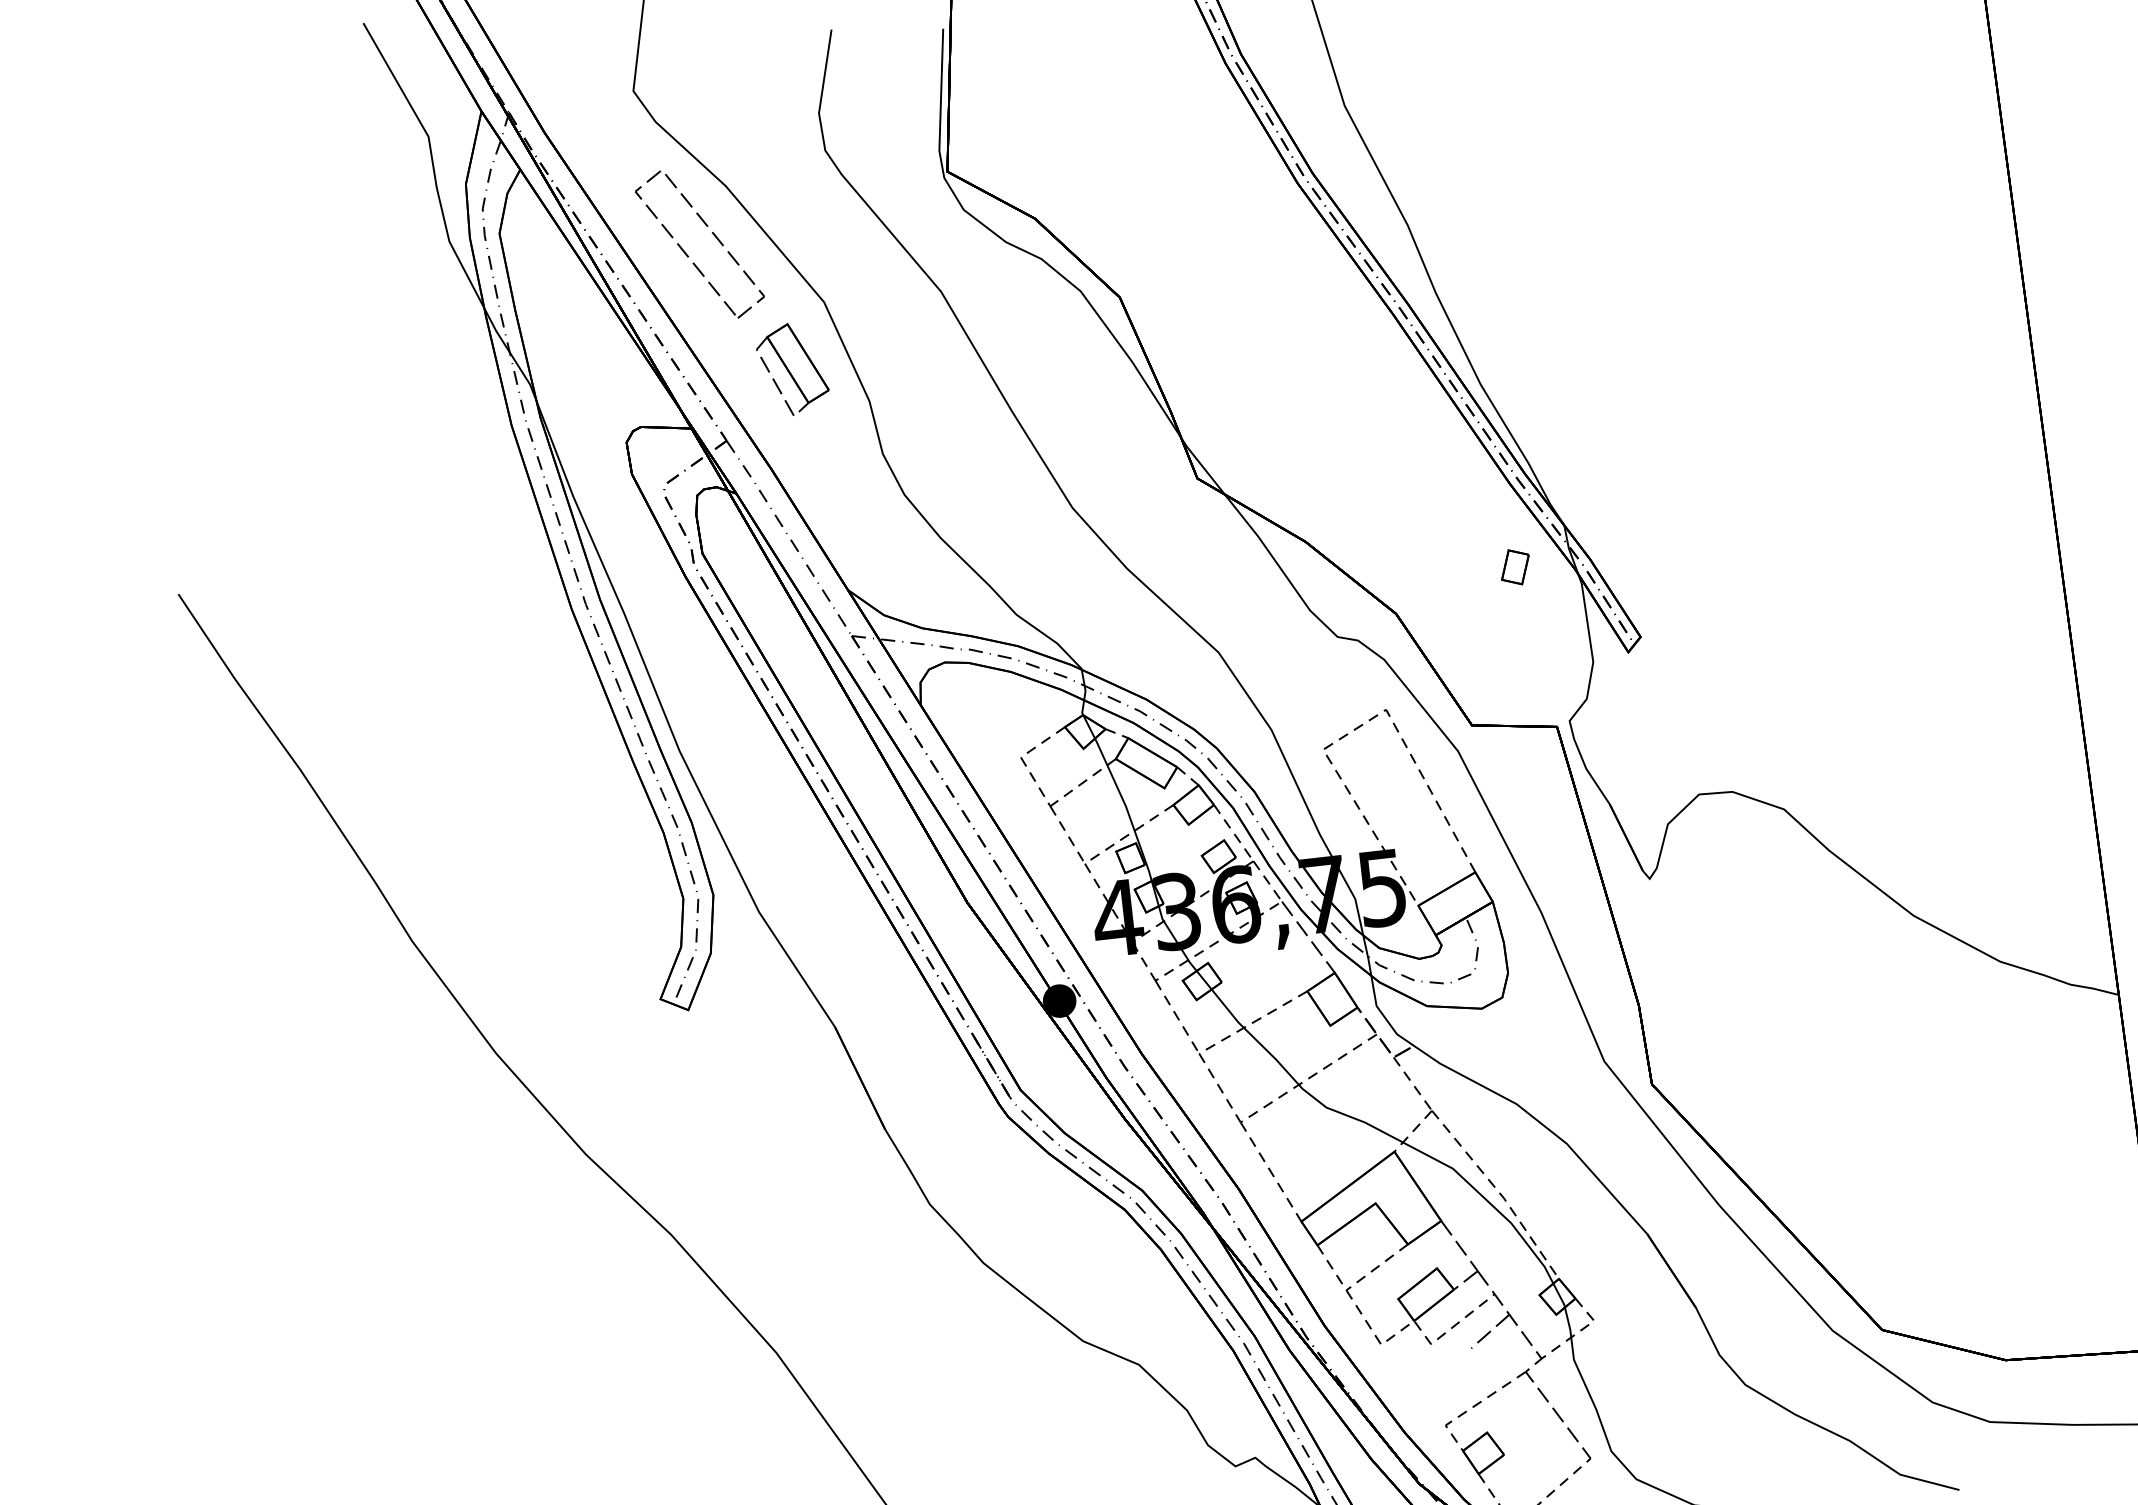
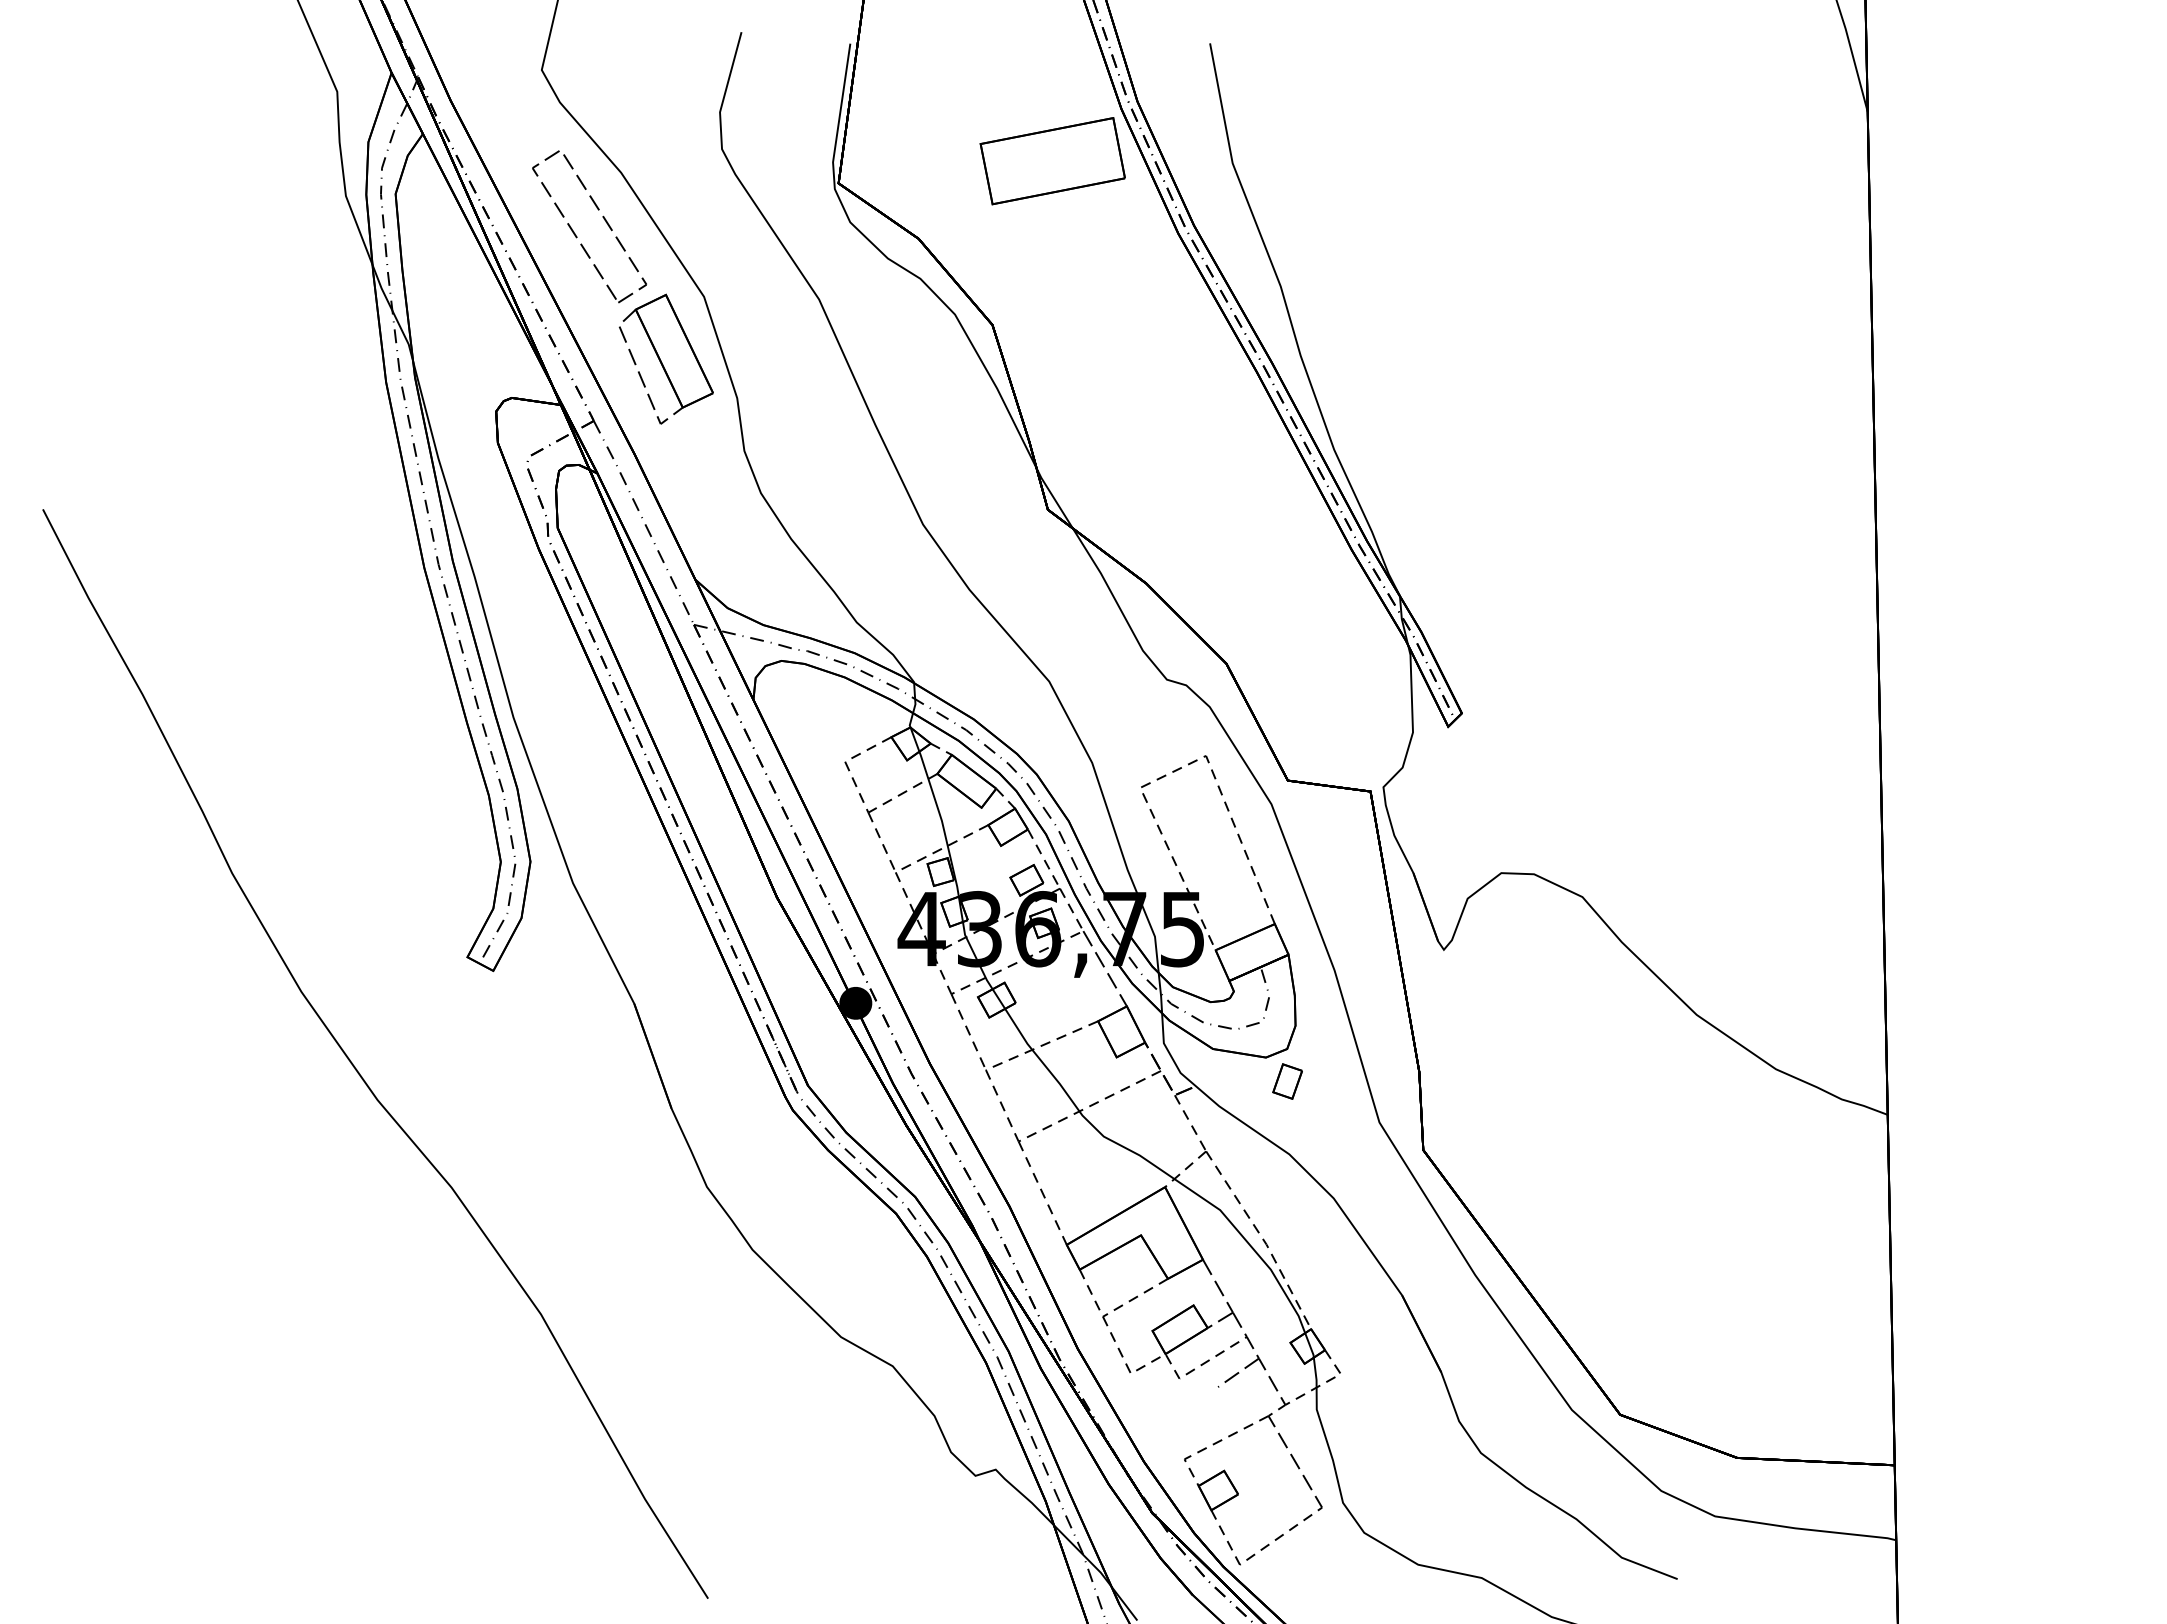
part: (1161, 124) -> (1052, 161), added
part: (792, 369) -> (665, 358), size x1.43
part: (1515, 567) -> (1287, 1081), moved

